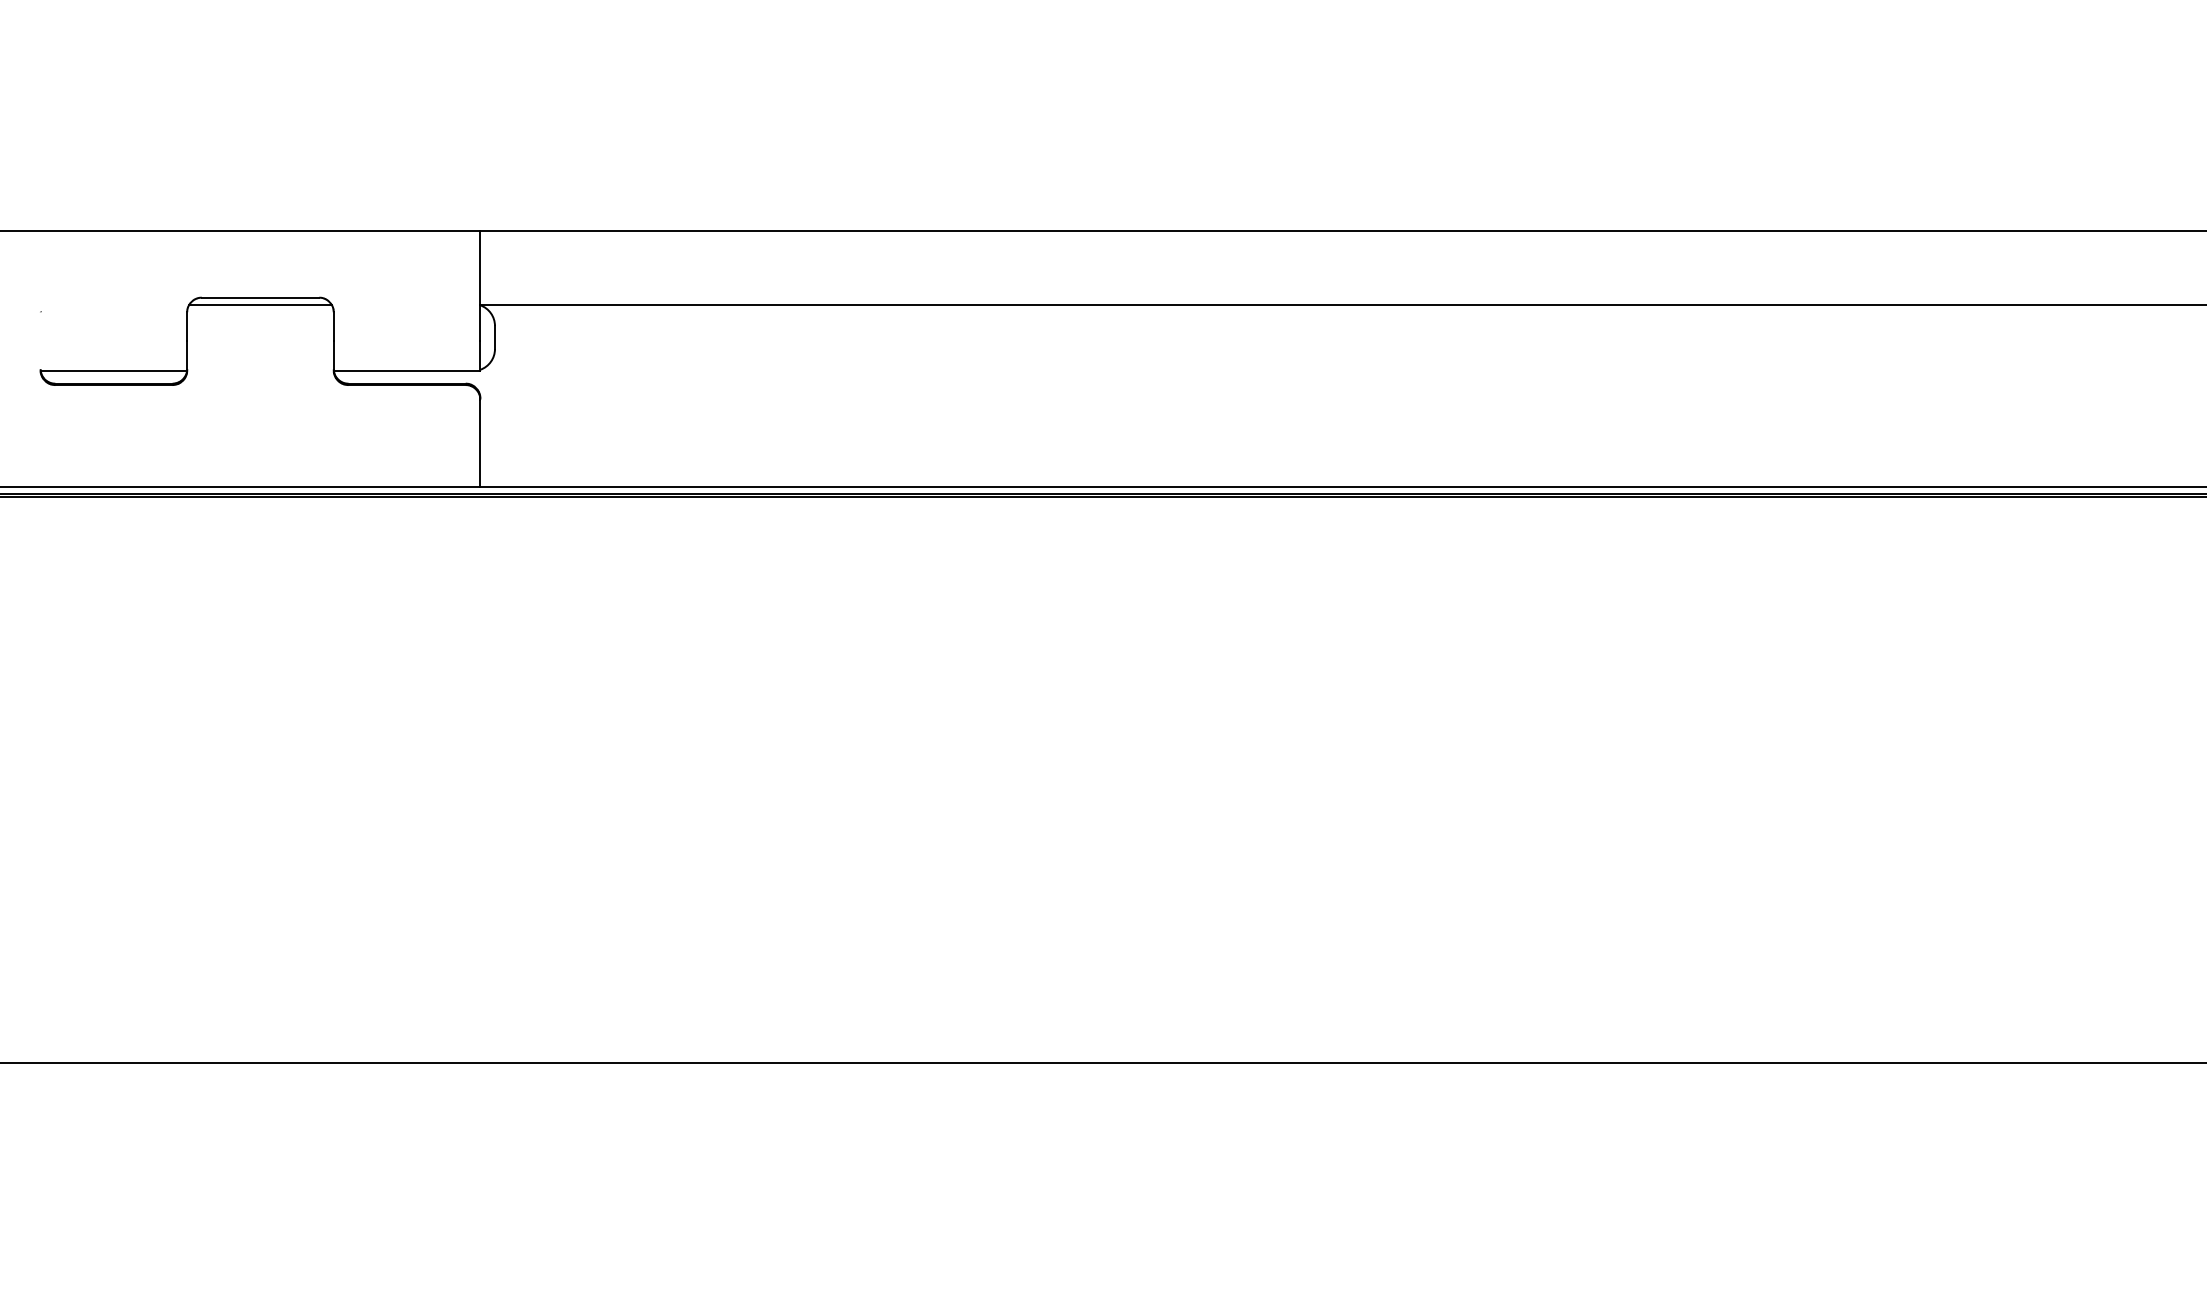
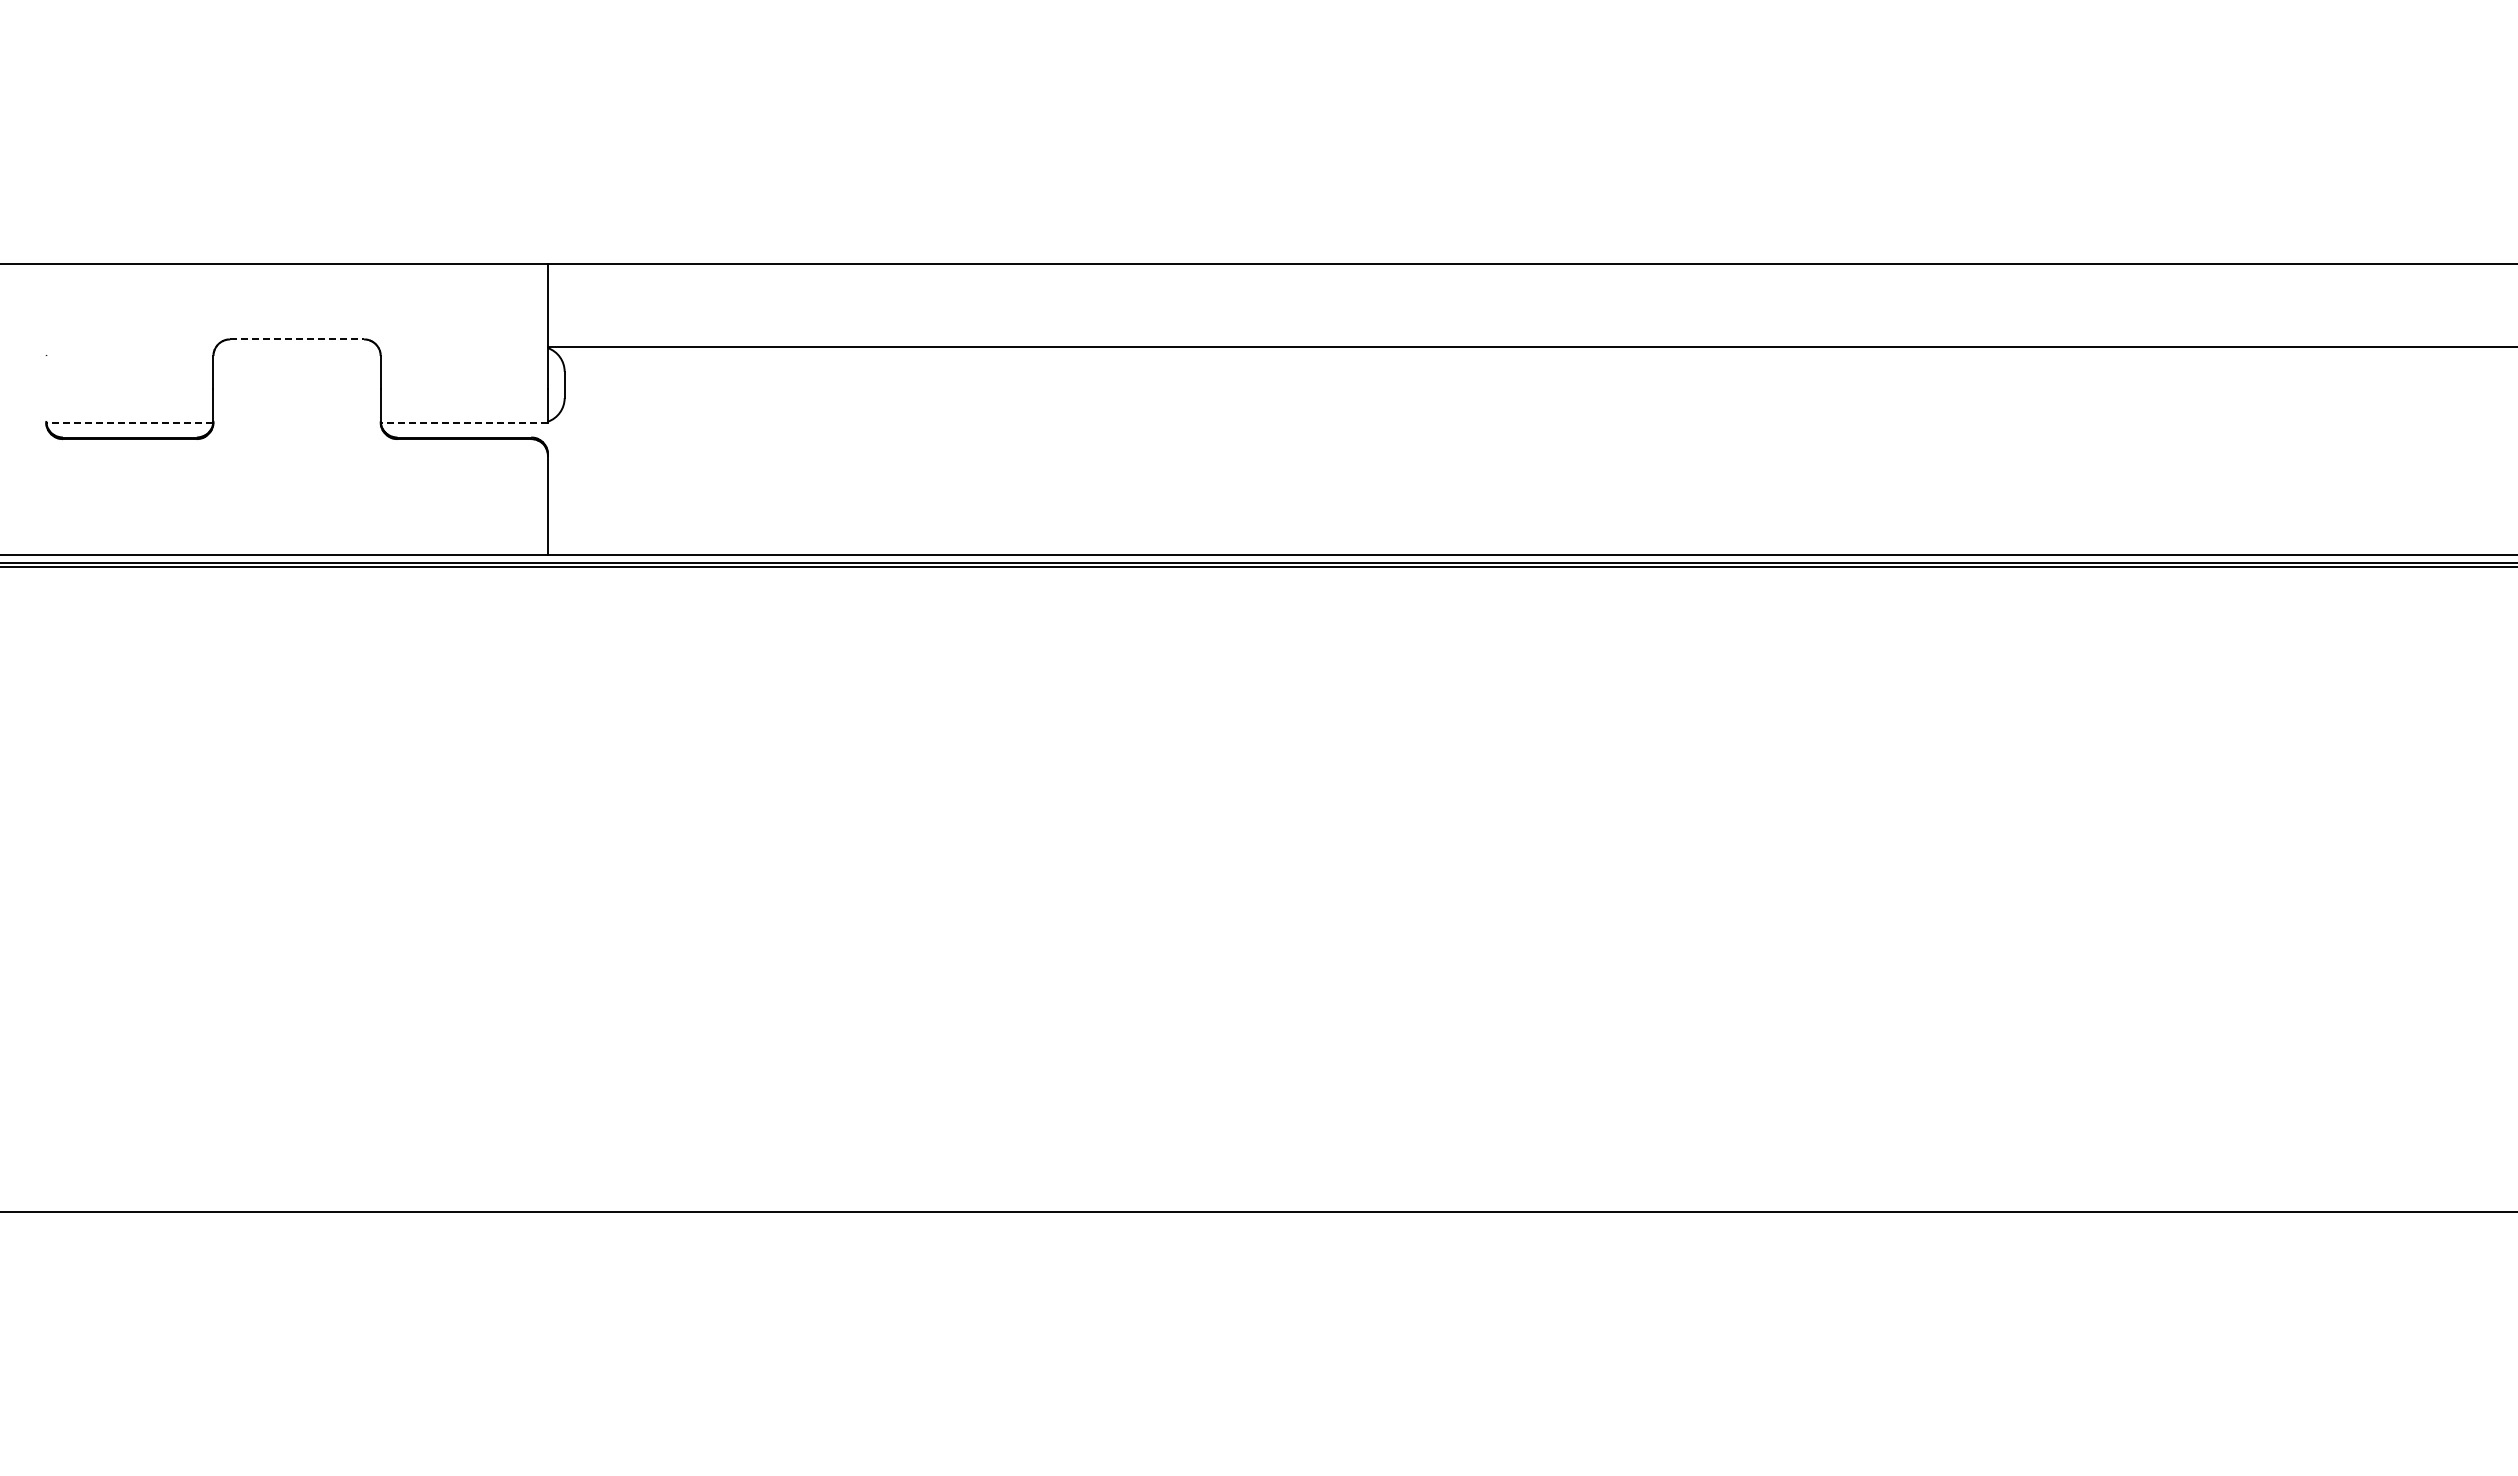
line: (260, 297) -> (297, 339), solid -> dashed
line: (259, 304) -> (296, 347), removed
line: (113, 370) -> (129, 422), solid -> dashed
line: (407, 370) -> (464, 422), solid -> dashed

